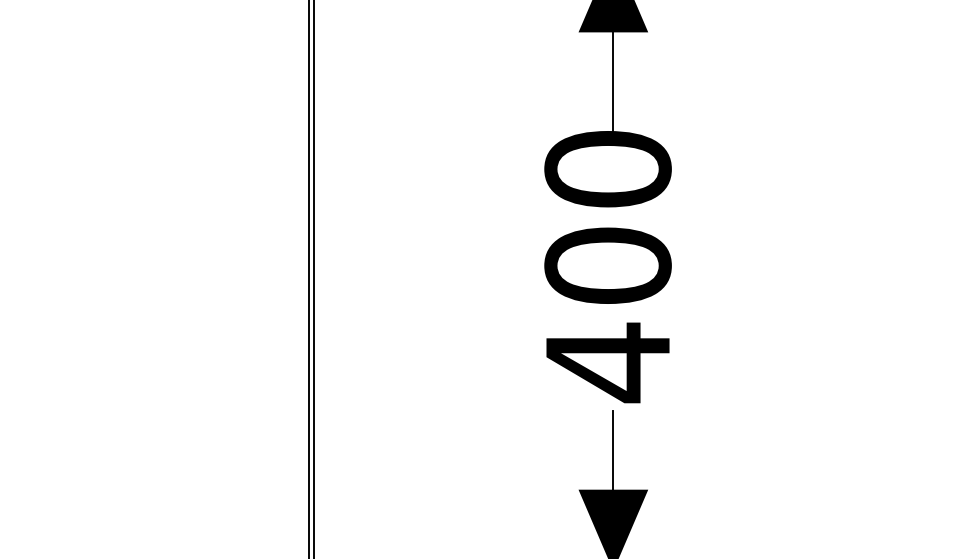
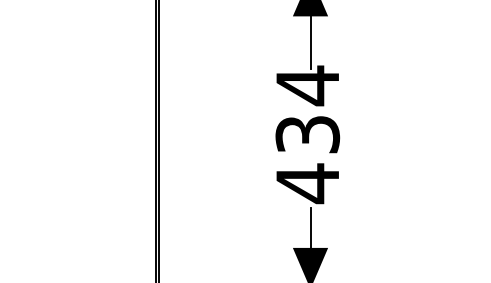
text: (607, 216) -> (307, 109), 400 -> 434

